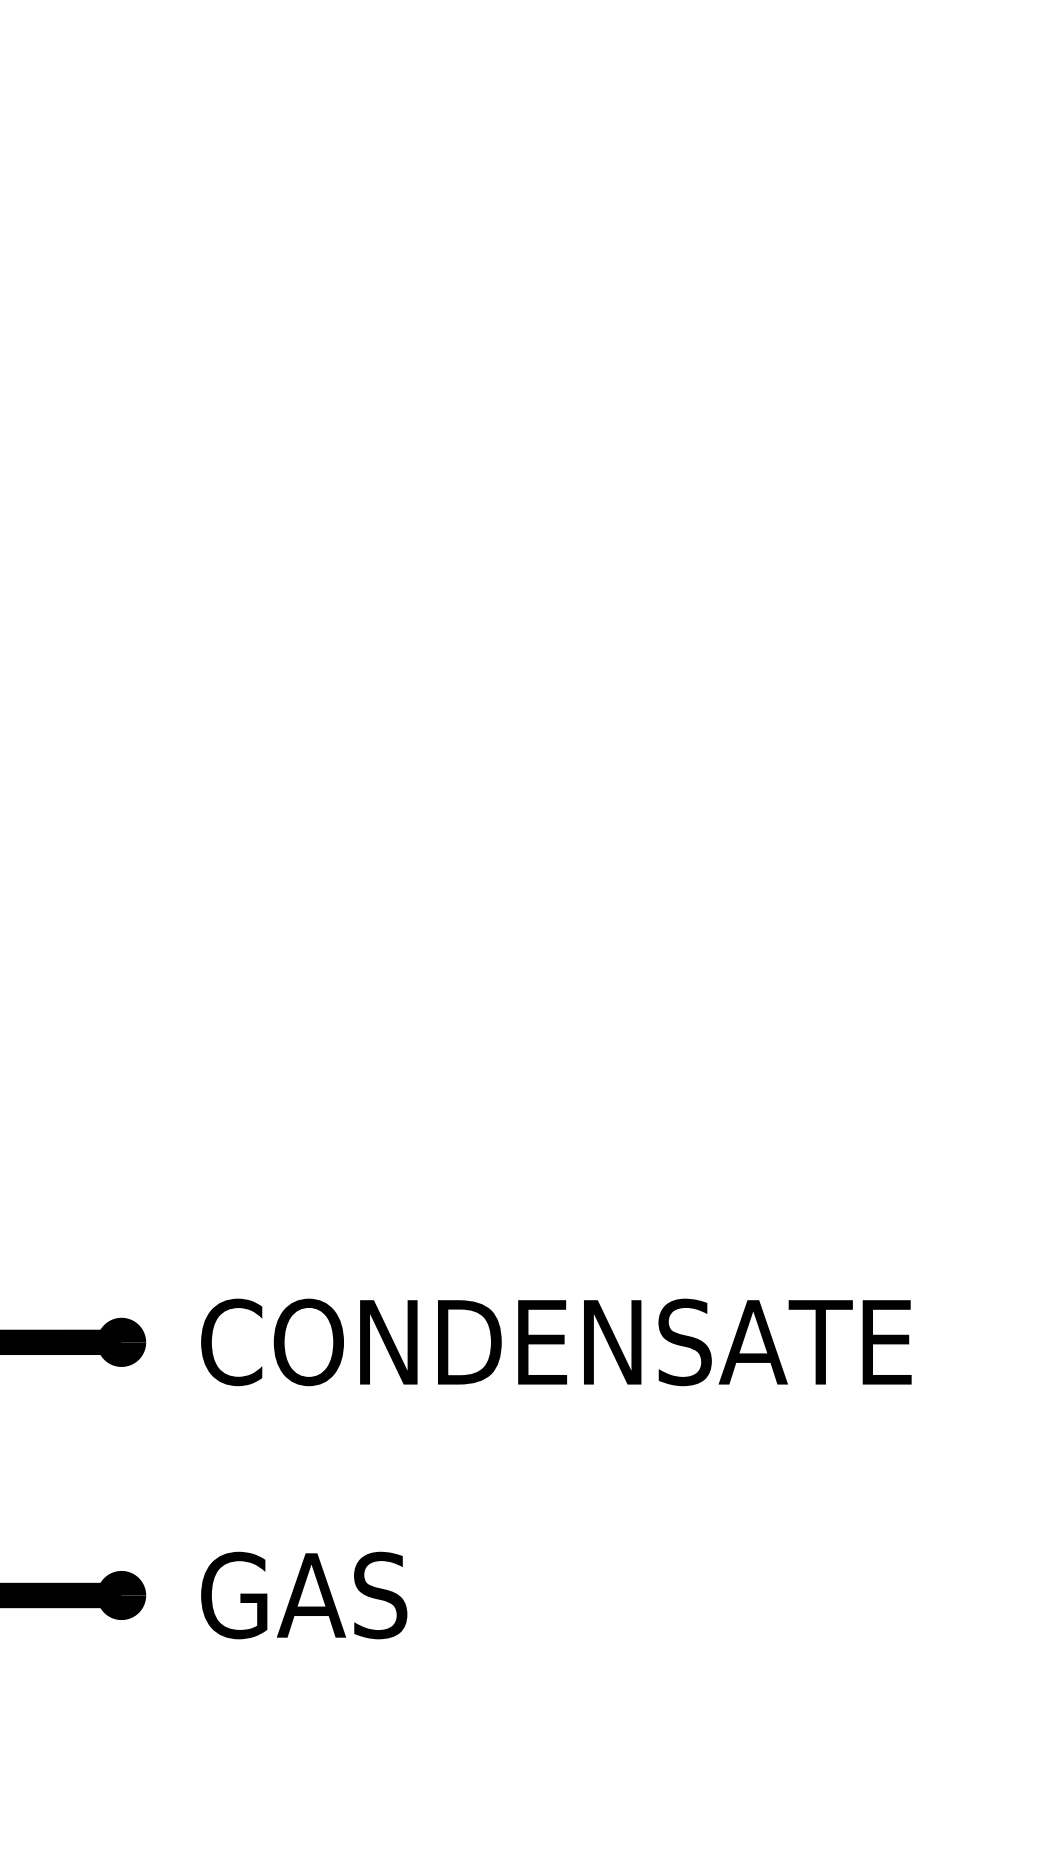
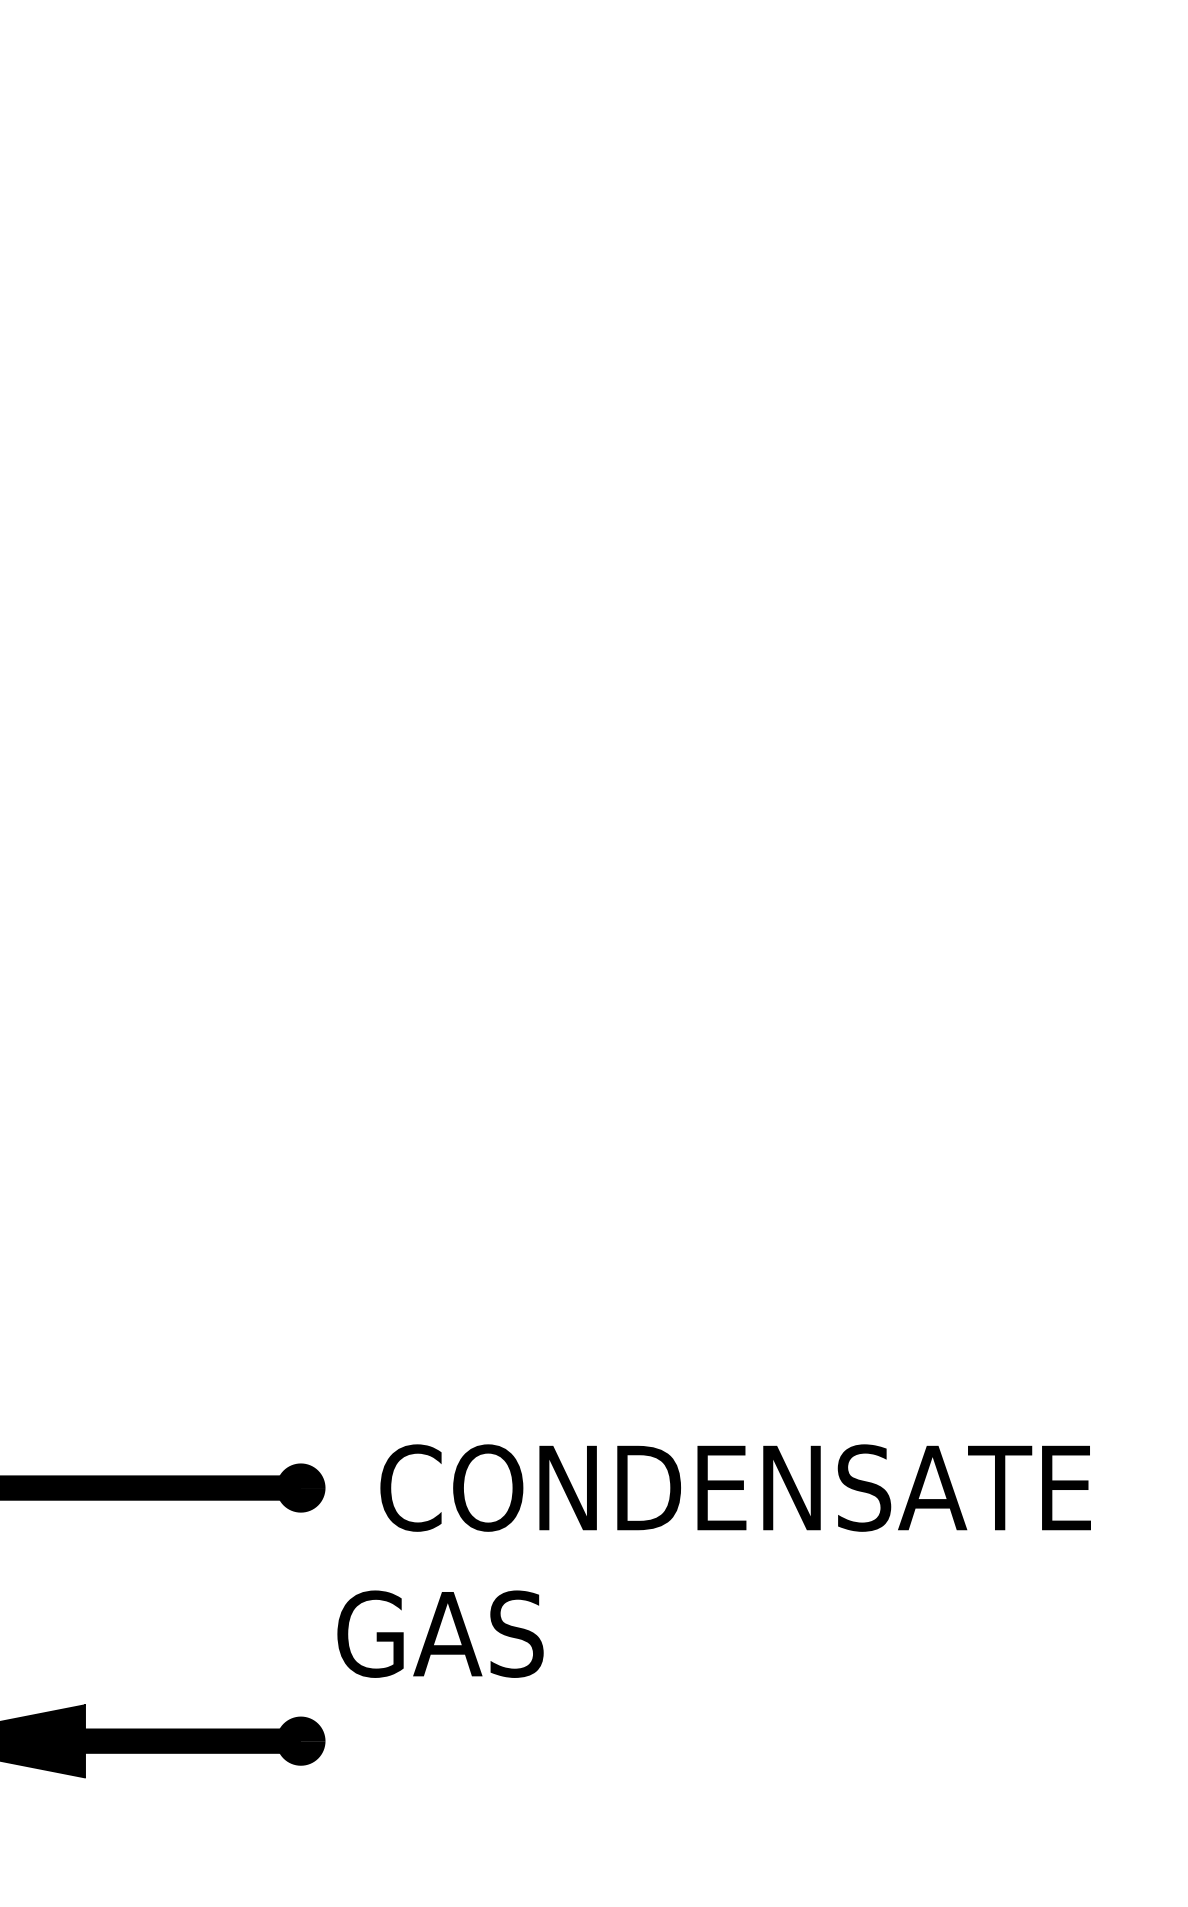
text: (304, 1594) -> (440, 1633), moved

